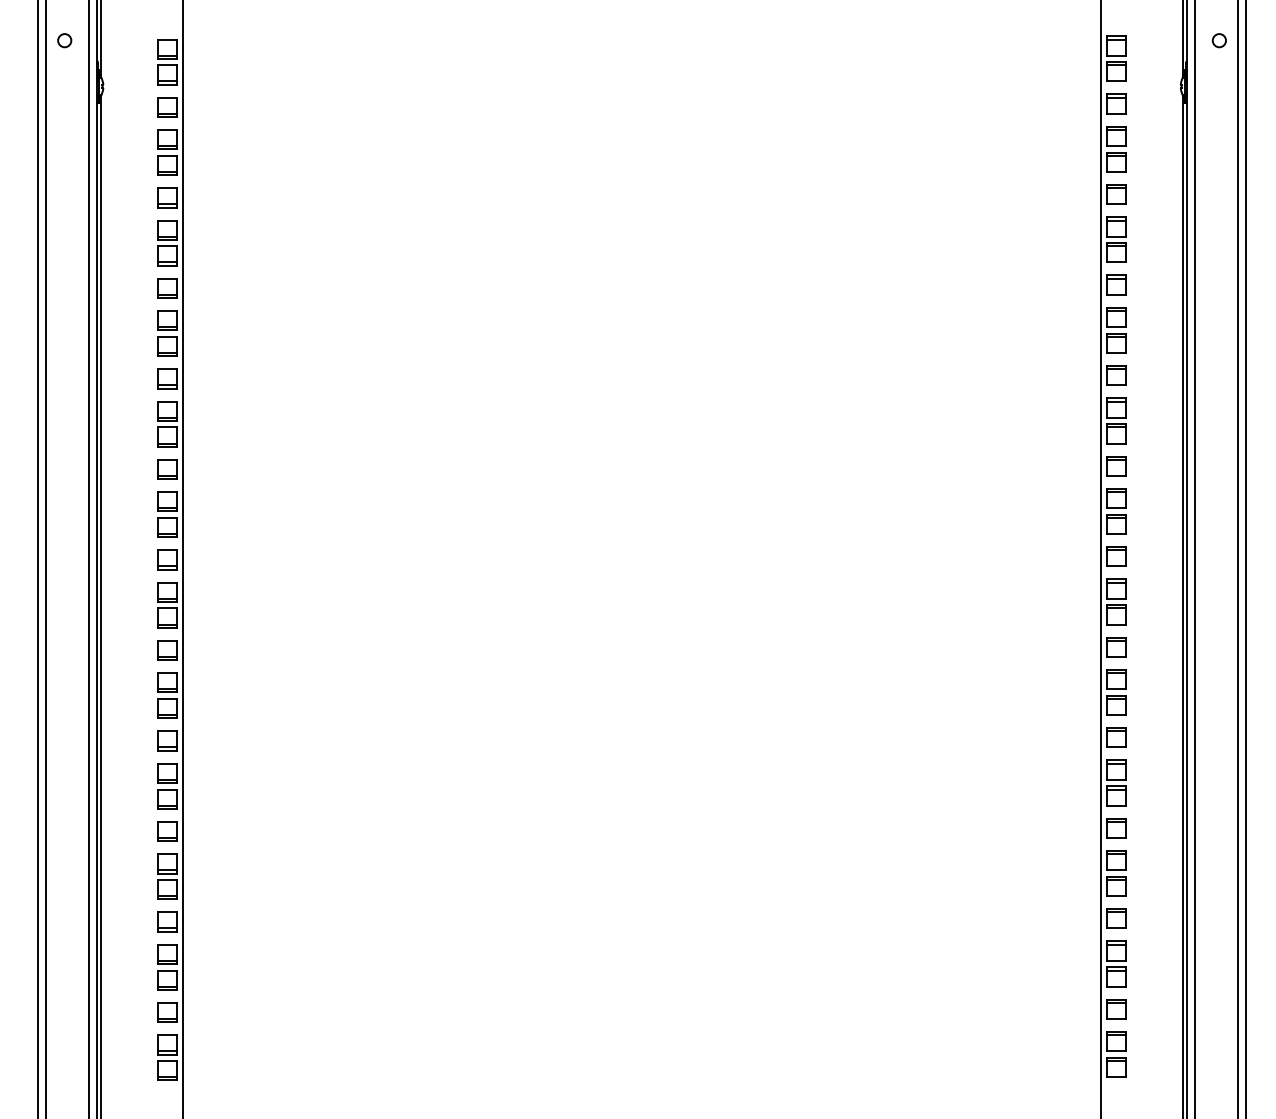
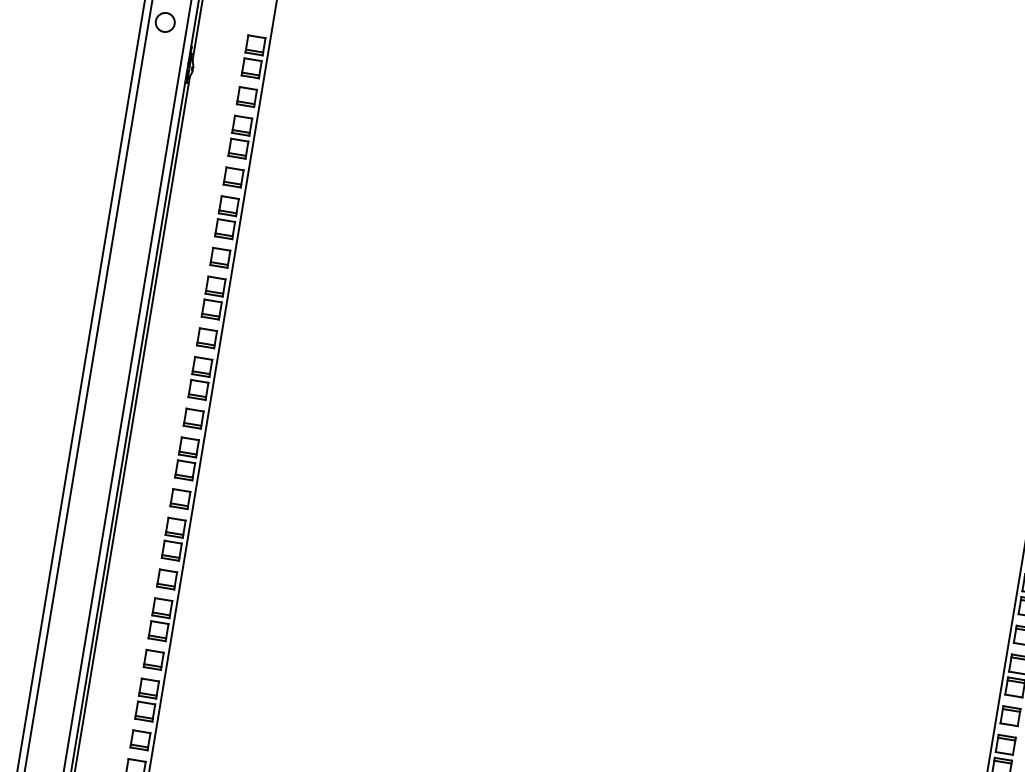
circle: (64, 40) -> (165, 22), size x1.6

